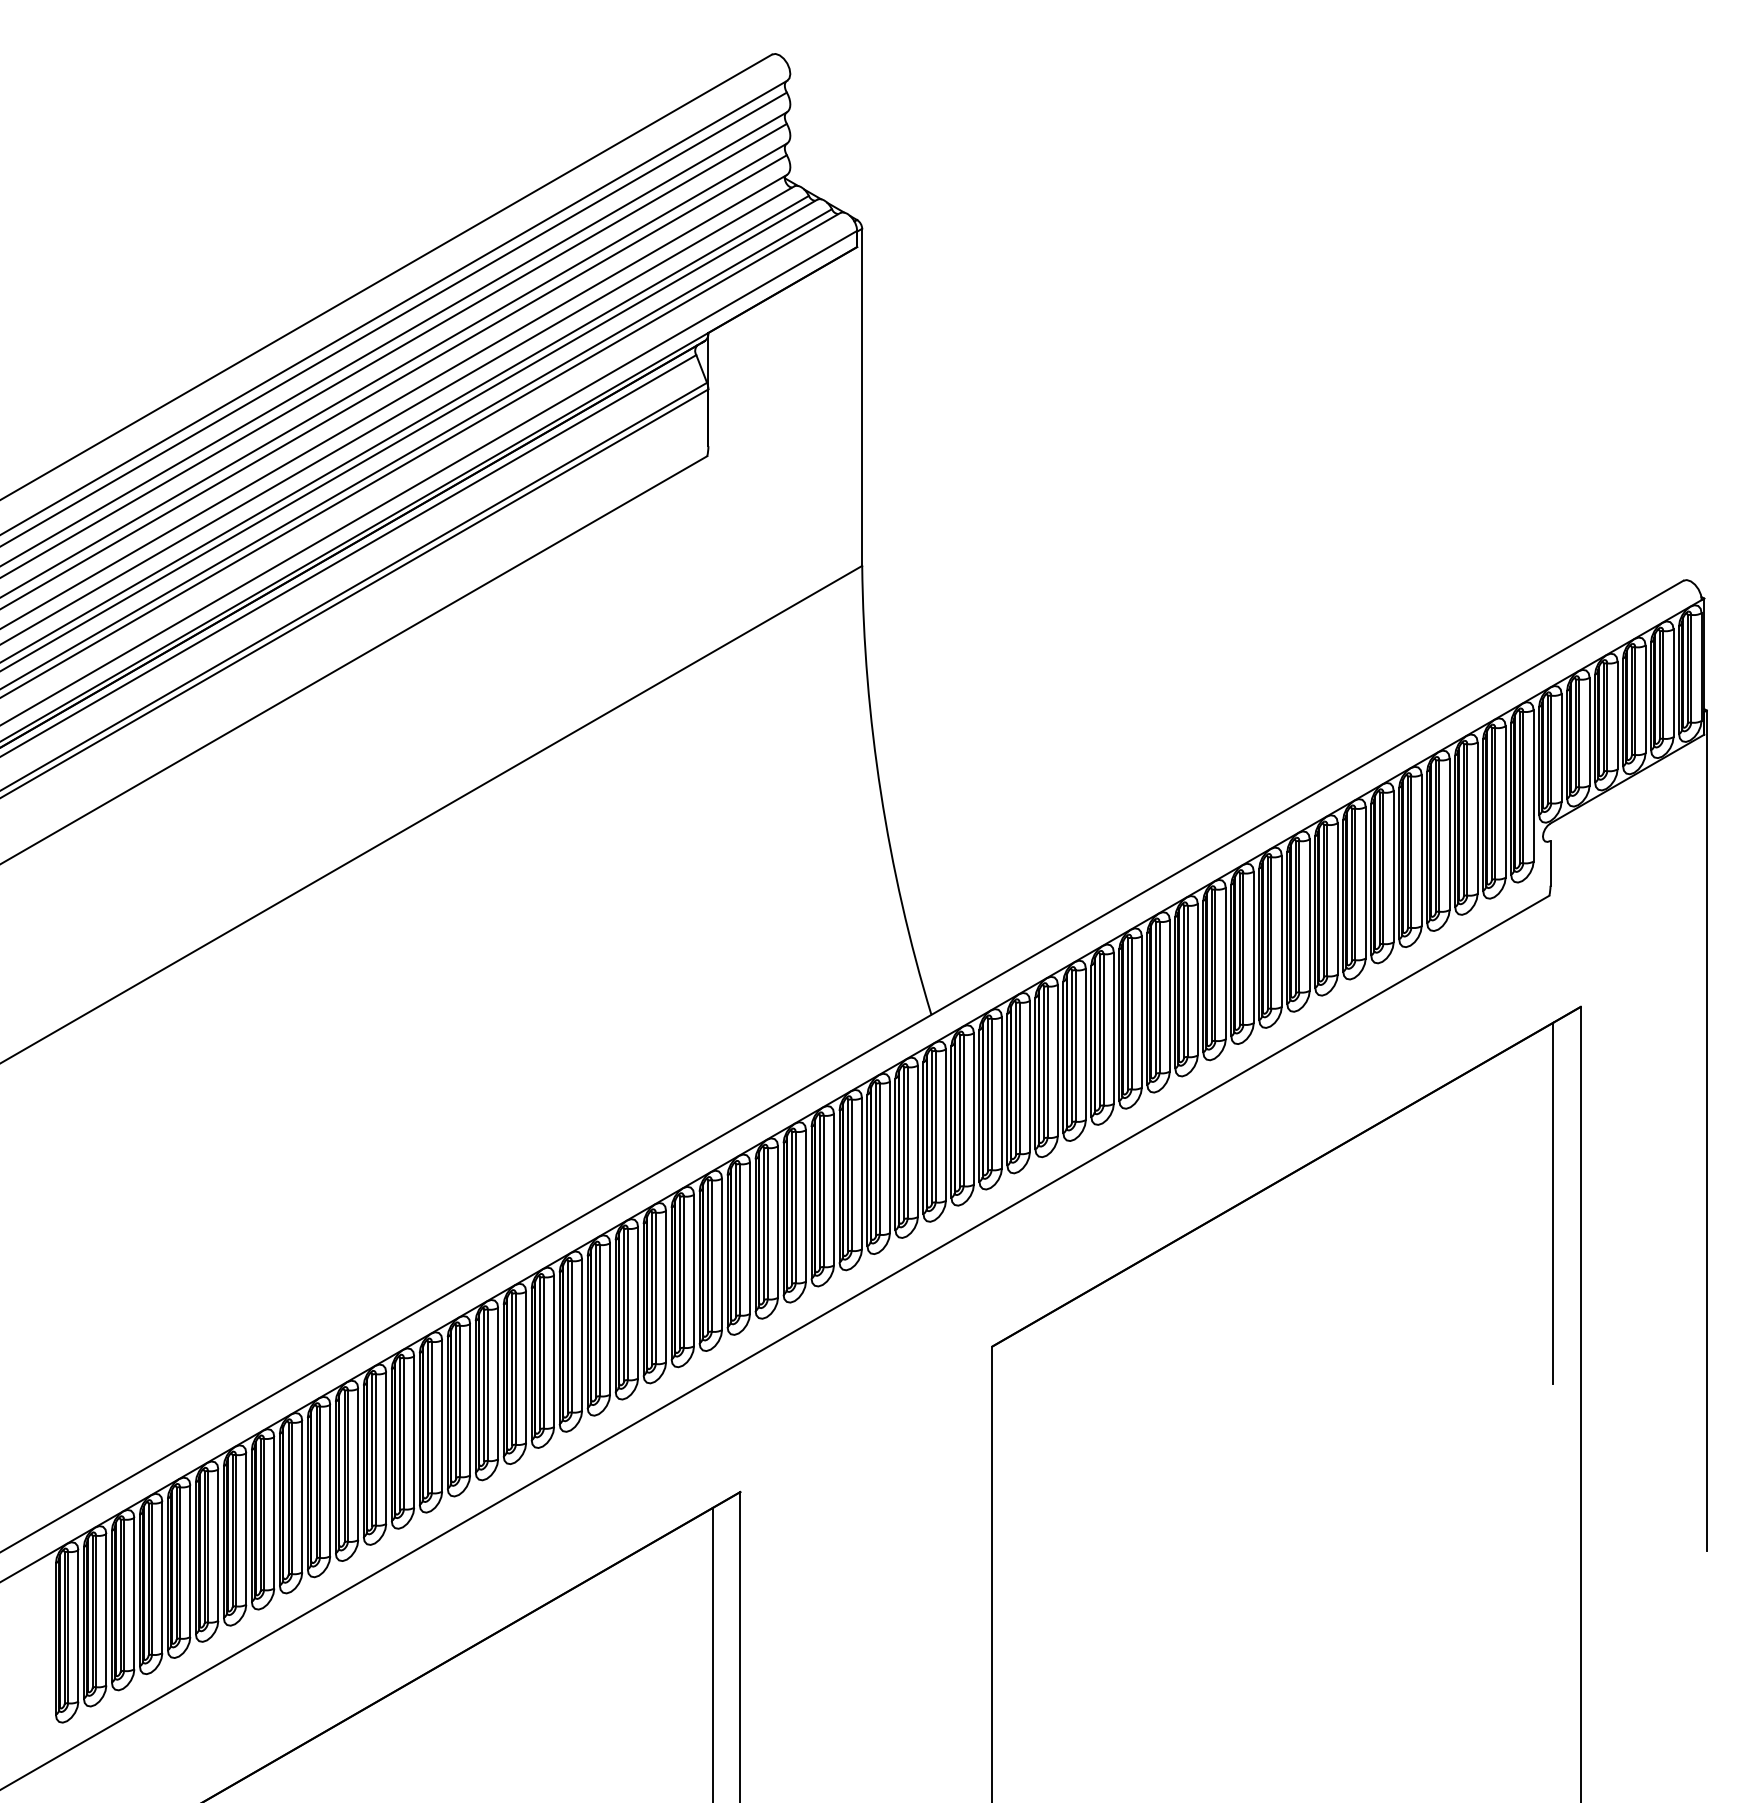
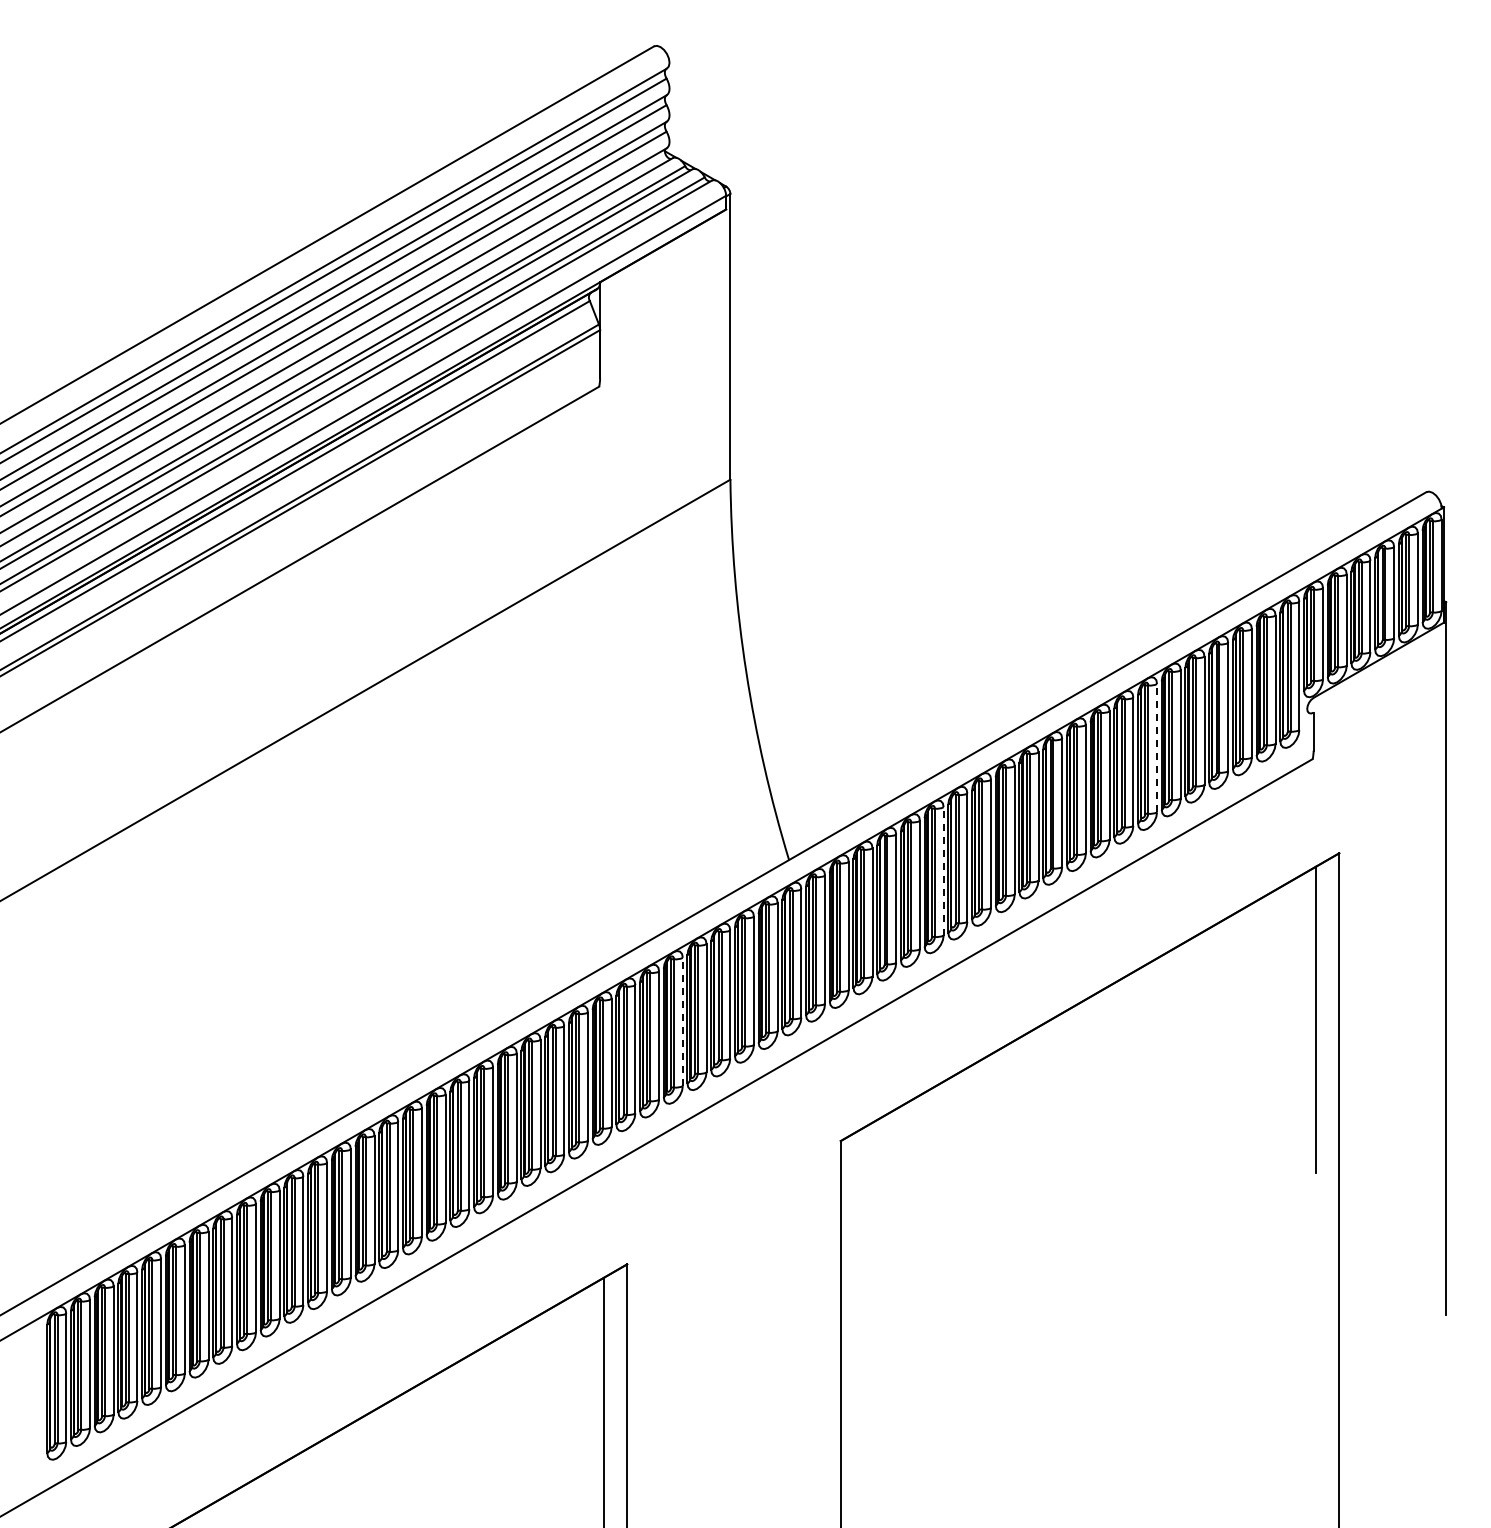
line: (1366, 882) -> (1157, 747), solid -> dashed
line: (1113, 1027) -> (943, 870), solid -> dashed
line: (805, 1205) -> (682, 1021), solid -> dashed

